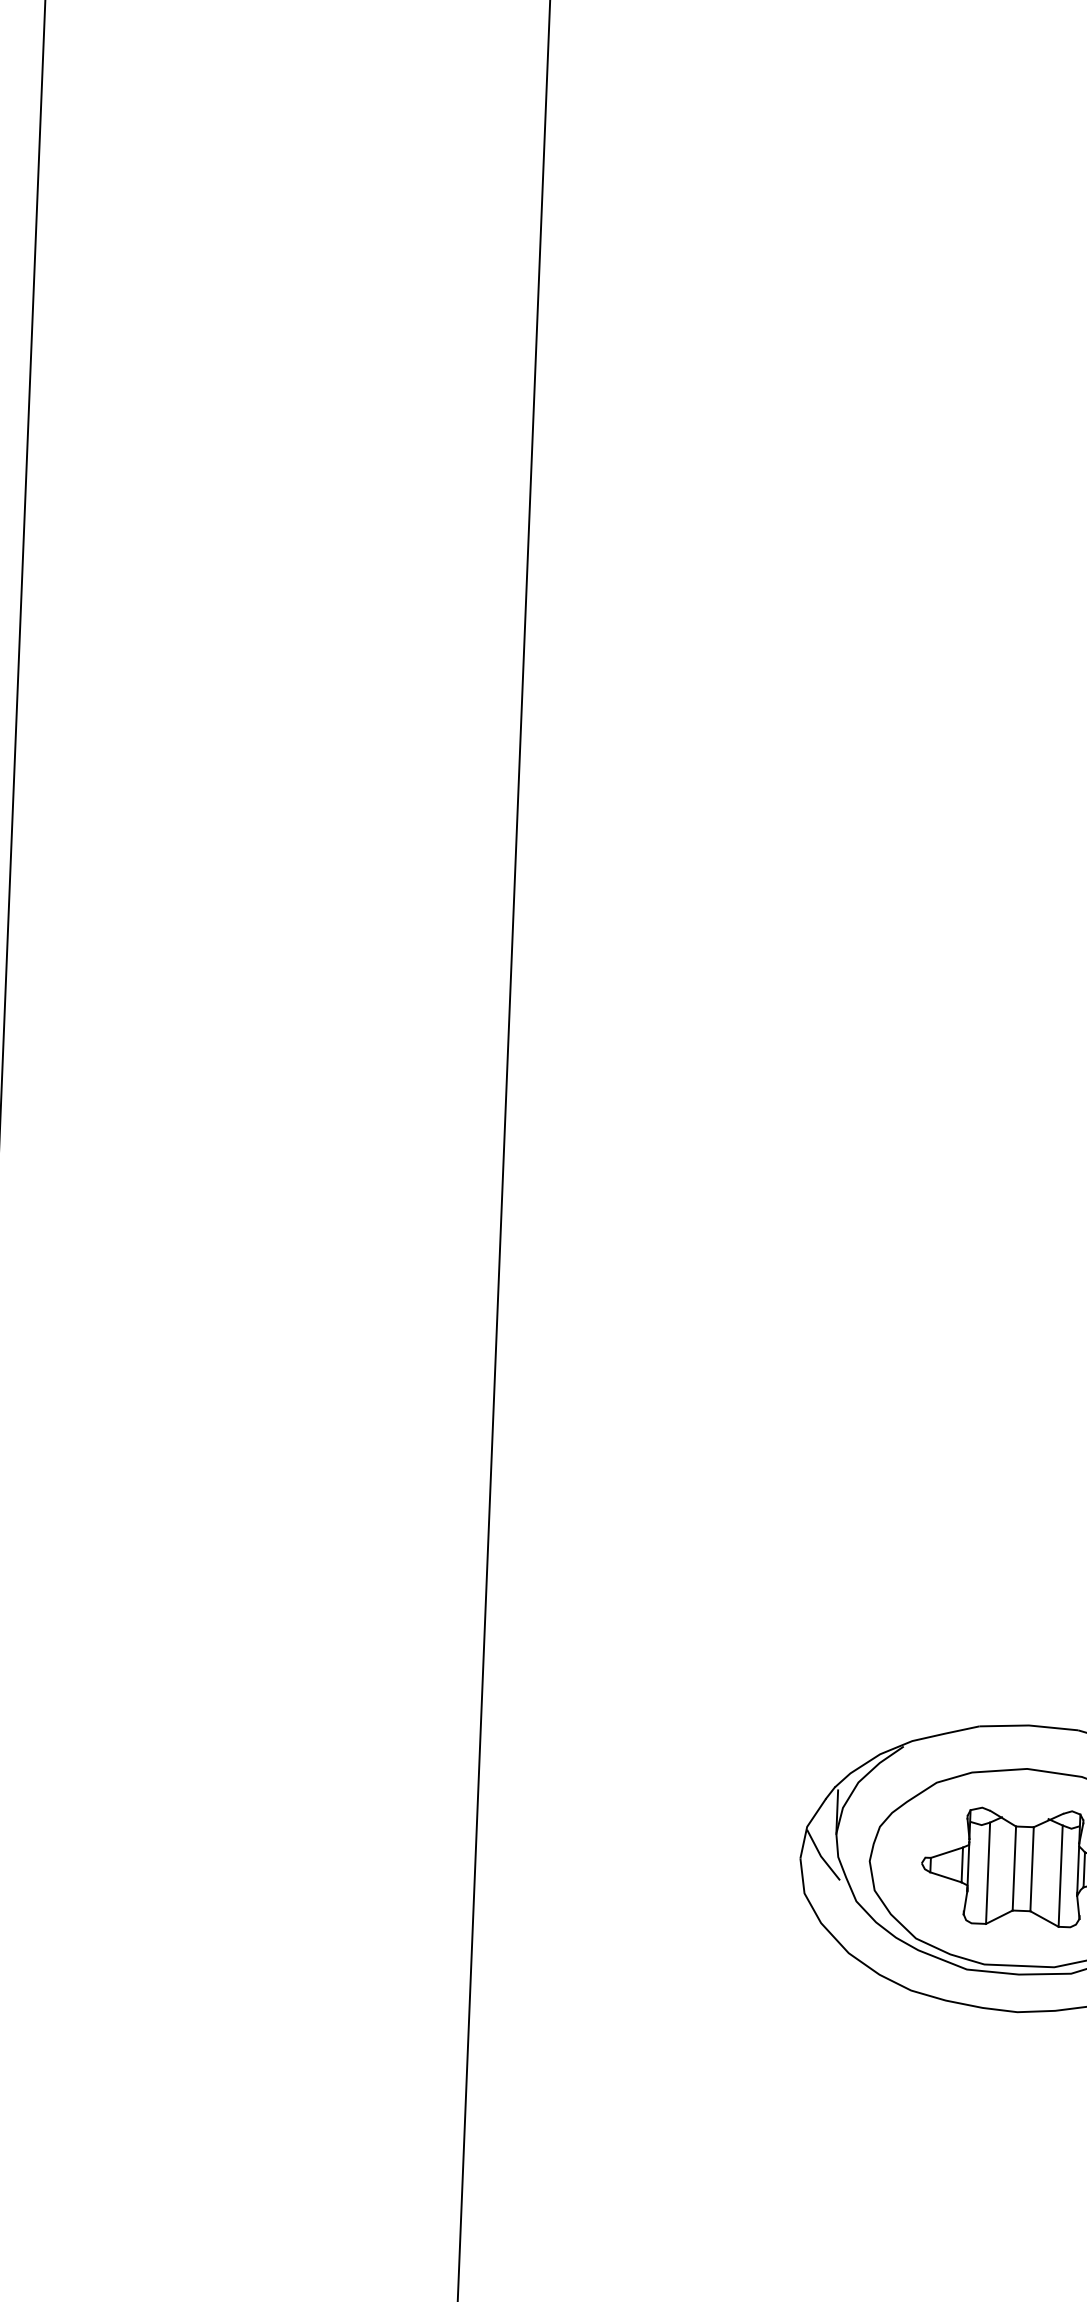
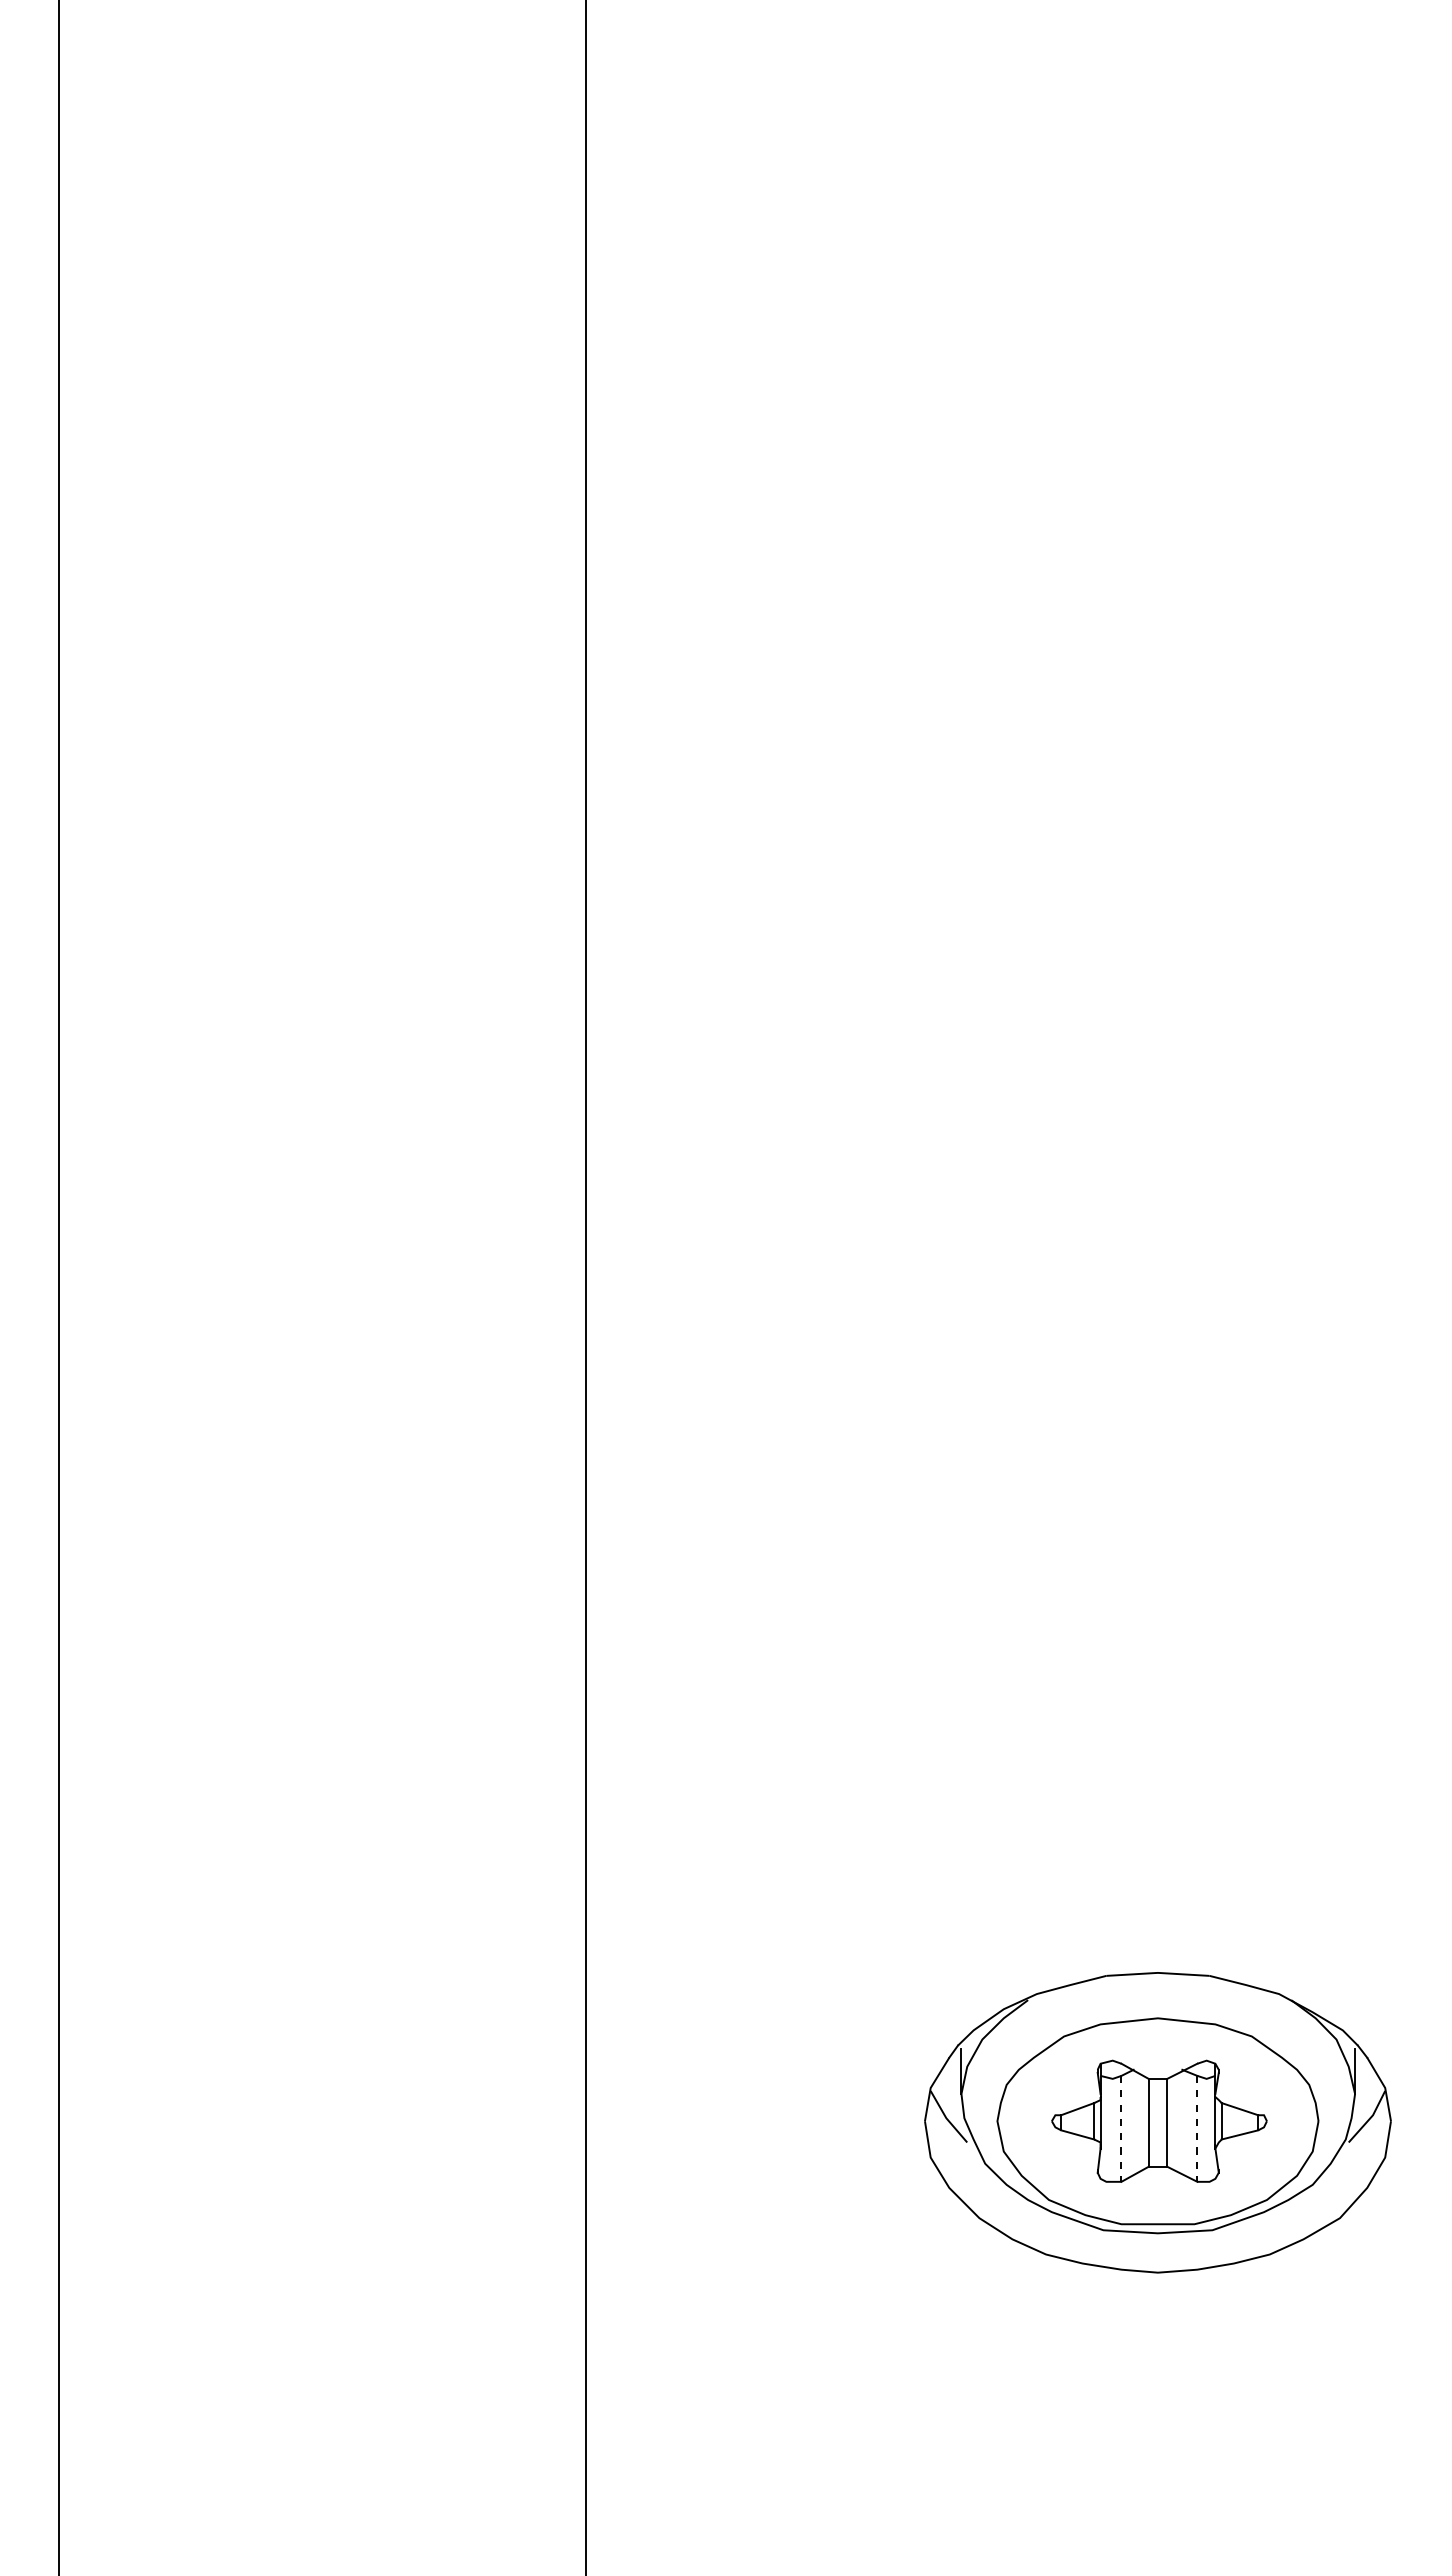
line: (988, 1872) -> (1121, 2128), solid -> dashed
line: (1060, 1875) -> (1197, 2128), solid -> dashed

